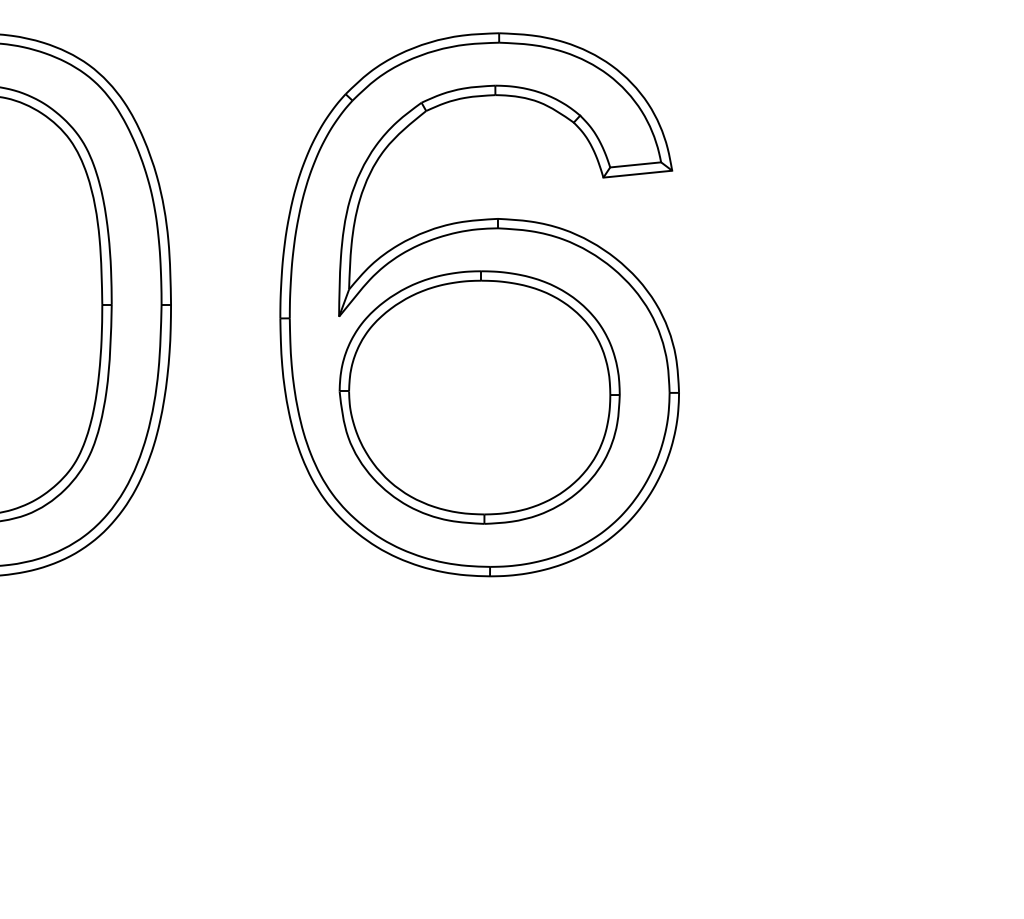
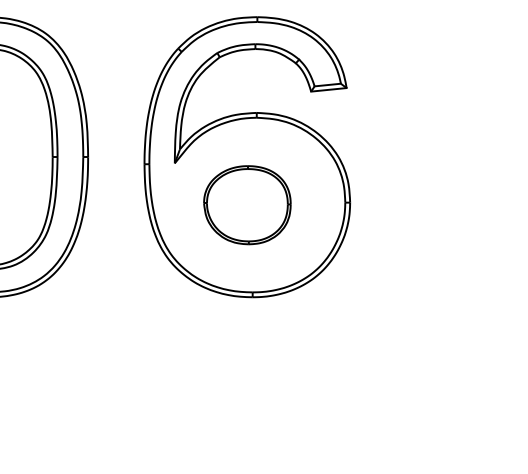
part: (480, 398) -> (247, 205), size x0.6

